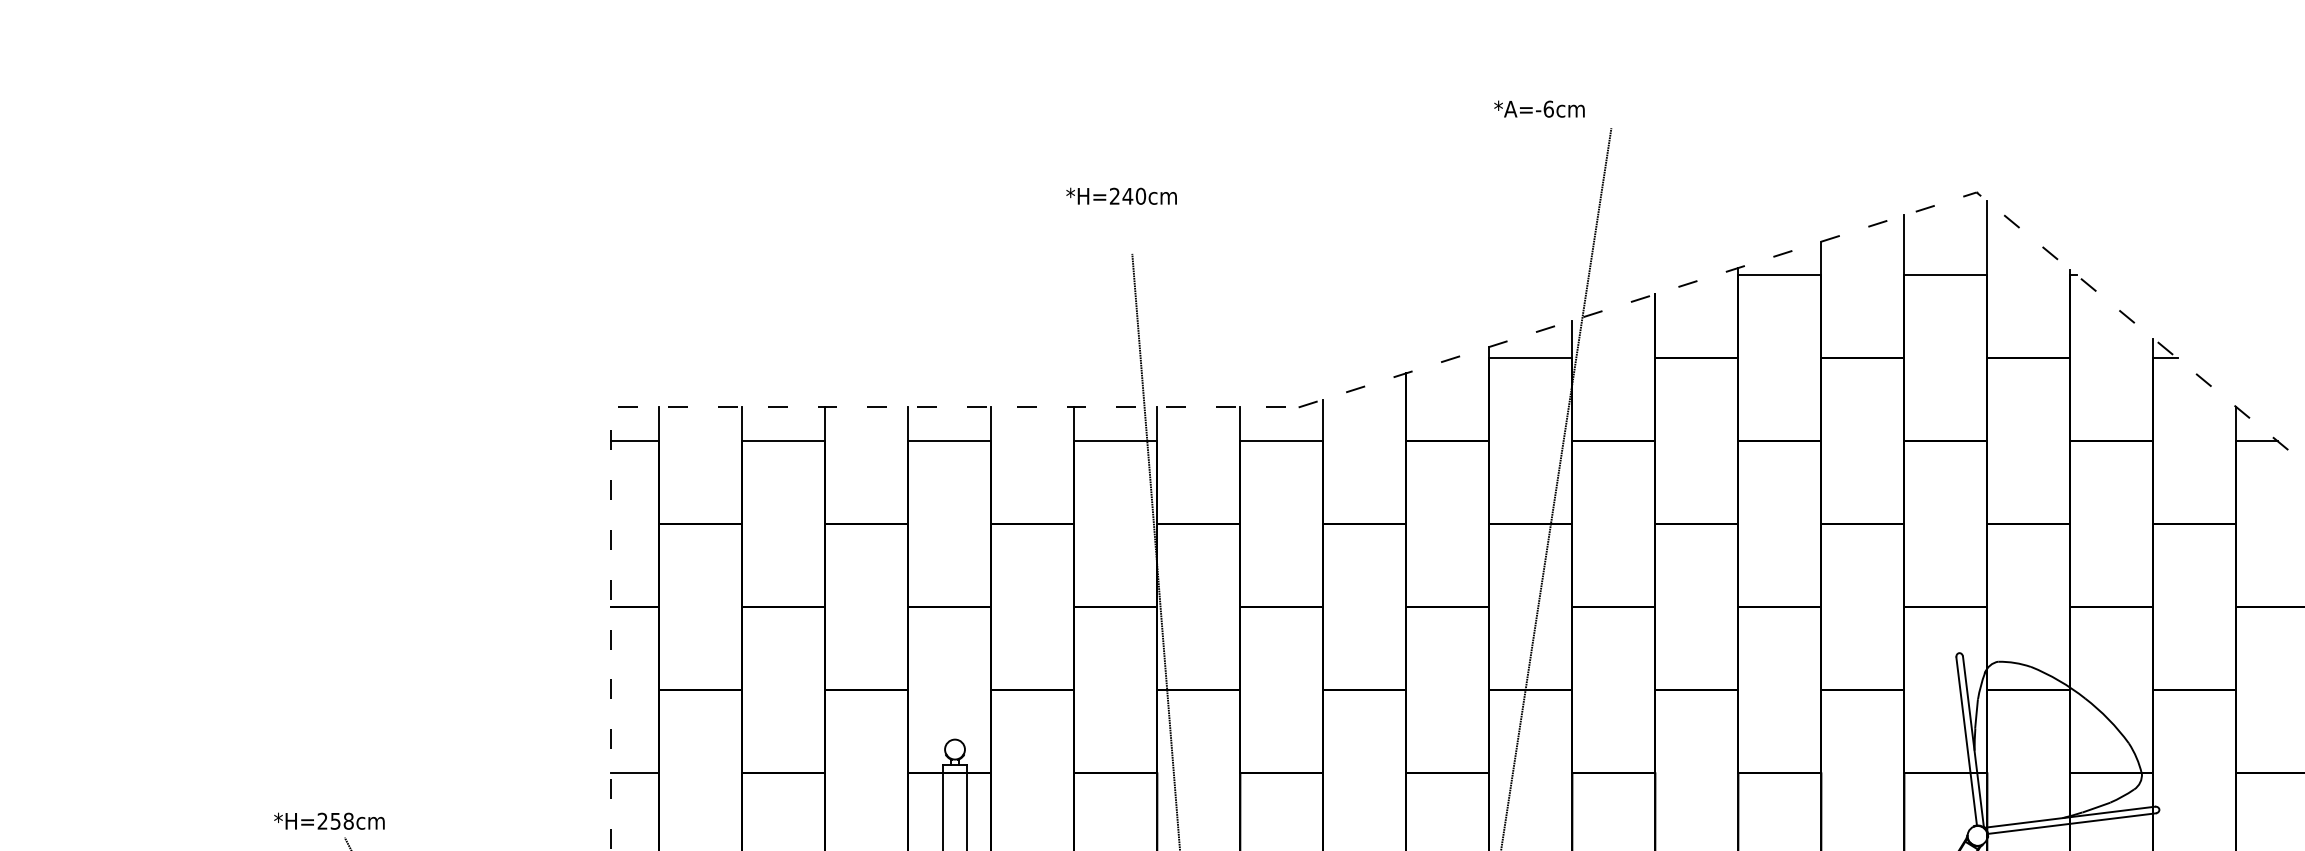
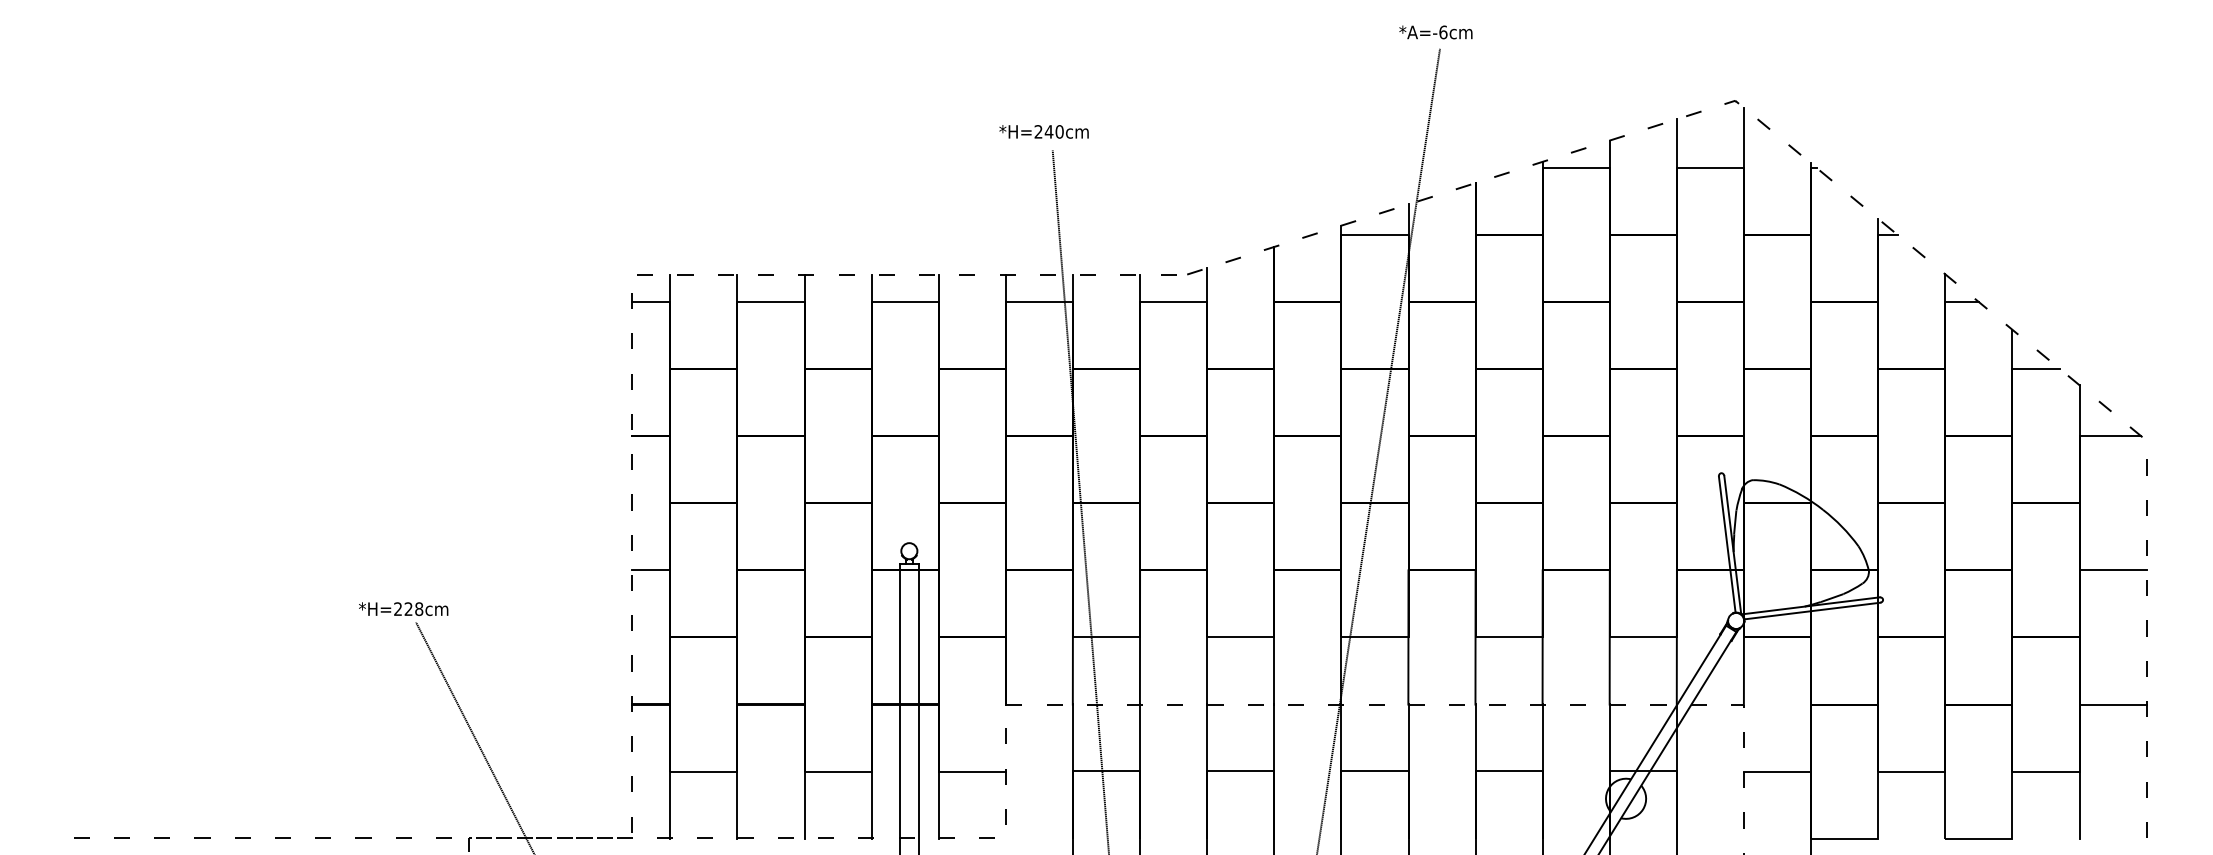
text: (1538, 109) -> (1435, 32), moved
text: (1120, 195) -> (1043, 131), moved
text: (335, 821) -> (408, 609), *H=258cm -> *H=228cm

